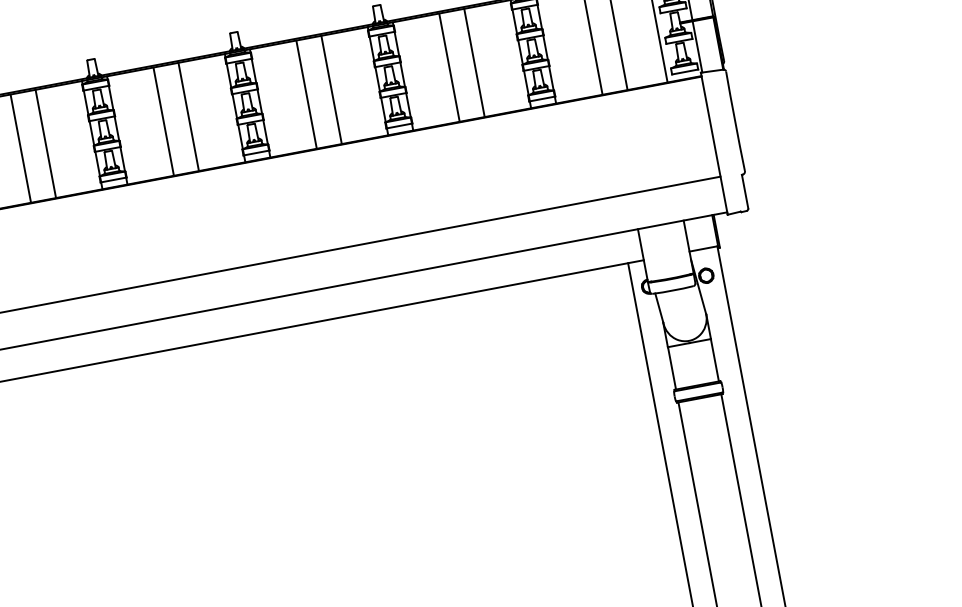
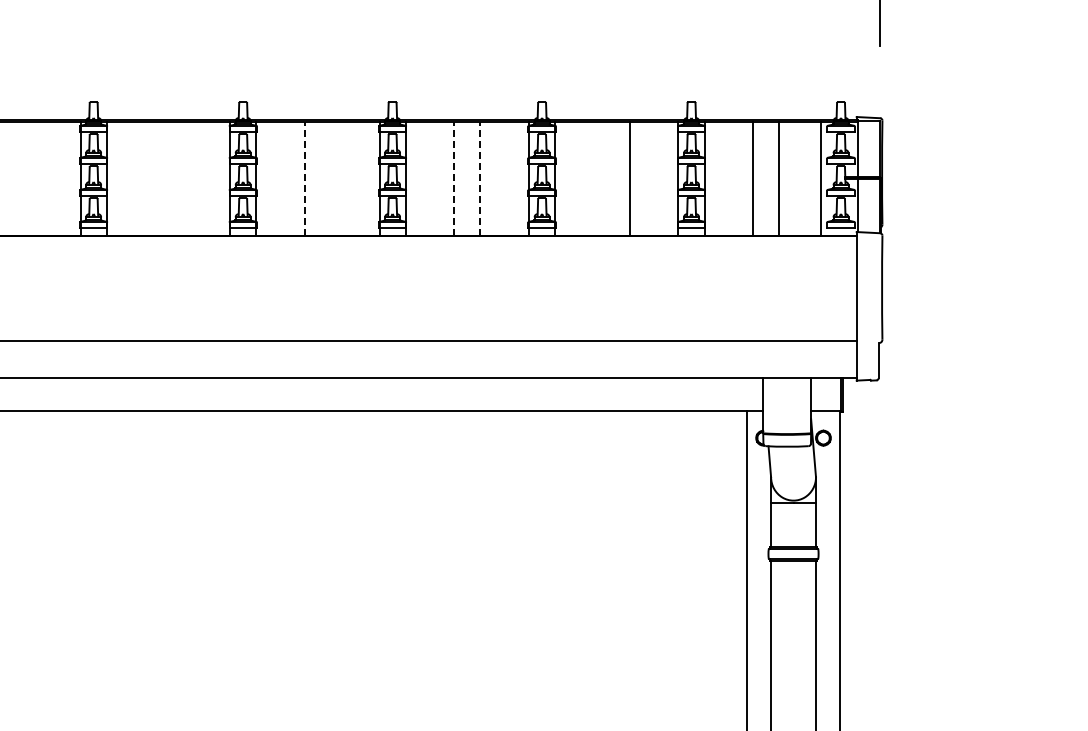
line: (449, 67) -> (603, 178), removed
line: (331, 89) -> (480, 178), solid -> dashed
line: (306, 94) -> (454, 178), solid -> dashed
line: (188, 116) -> (330, 178), removed
line: (163, 121) -> (304, 178), solid -> dashed
line: (45, 143) -> (181, 178), removed
line: (20, 148) -> (155, 178), removed

